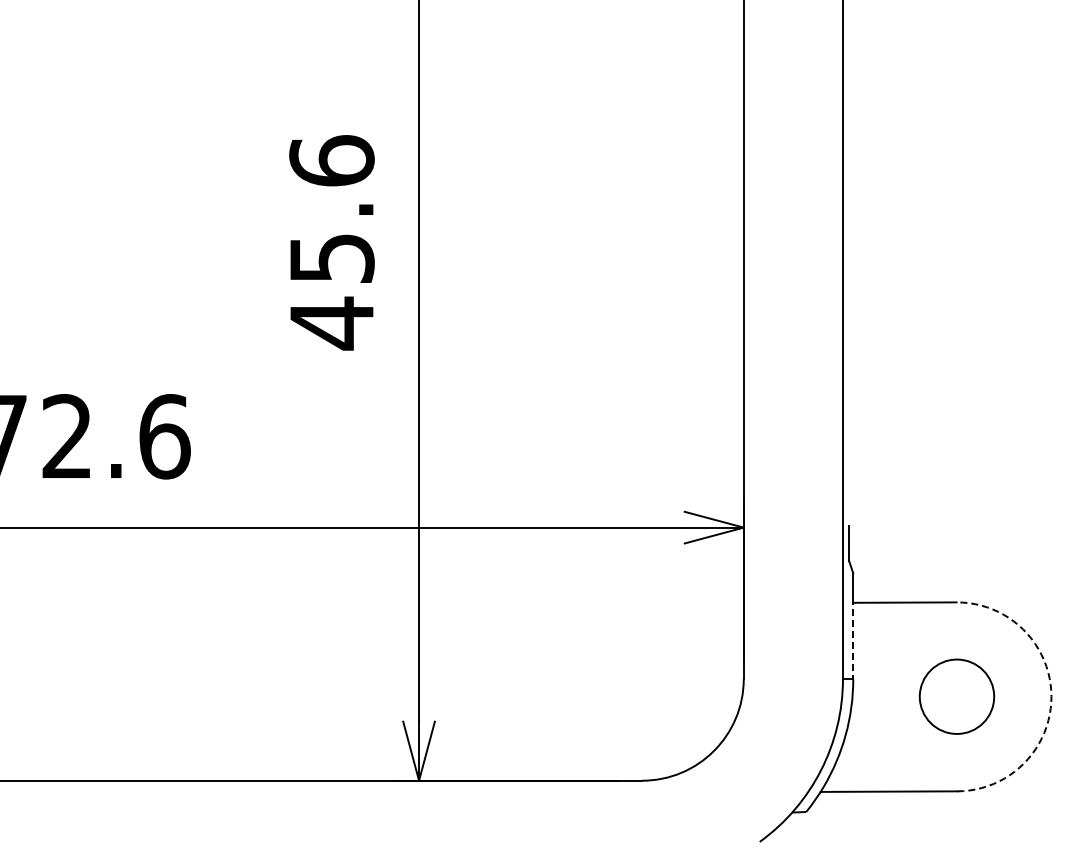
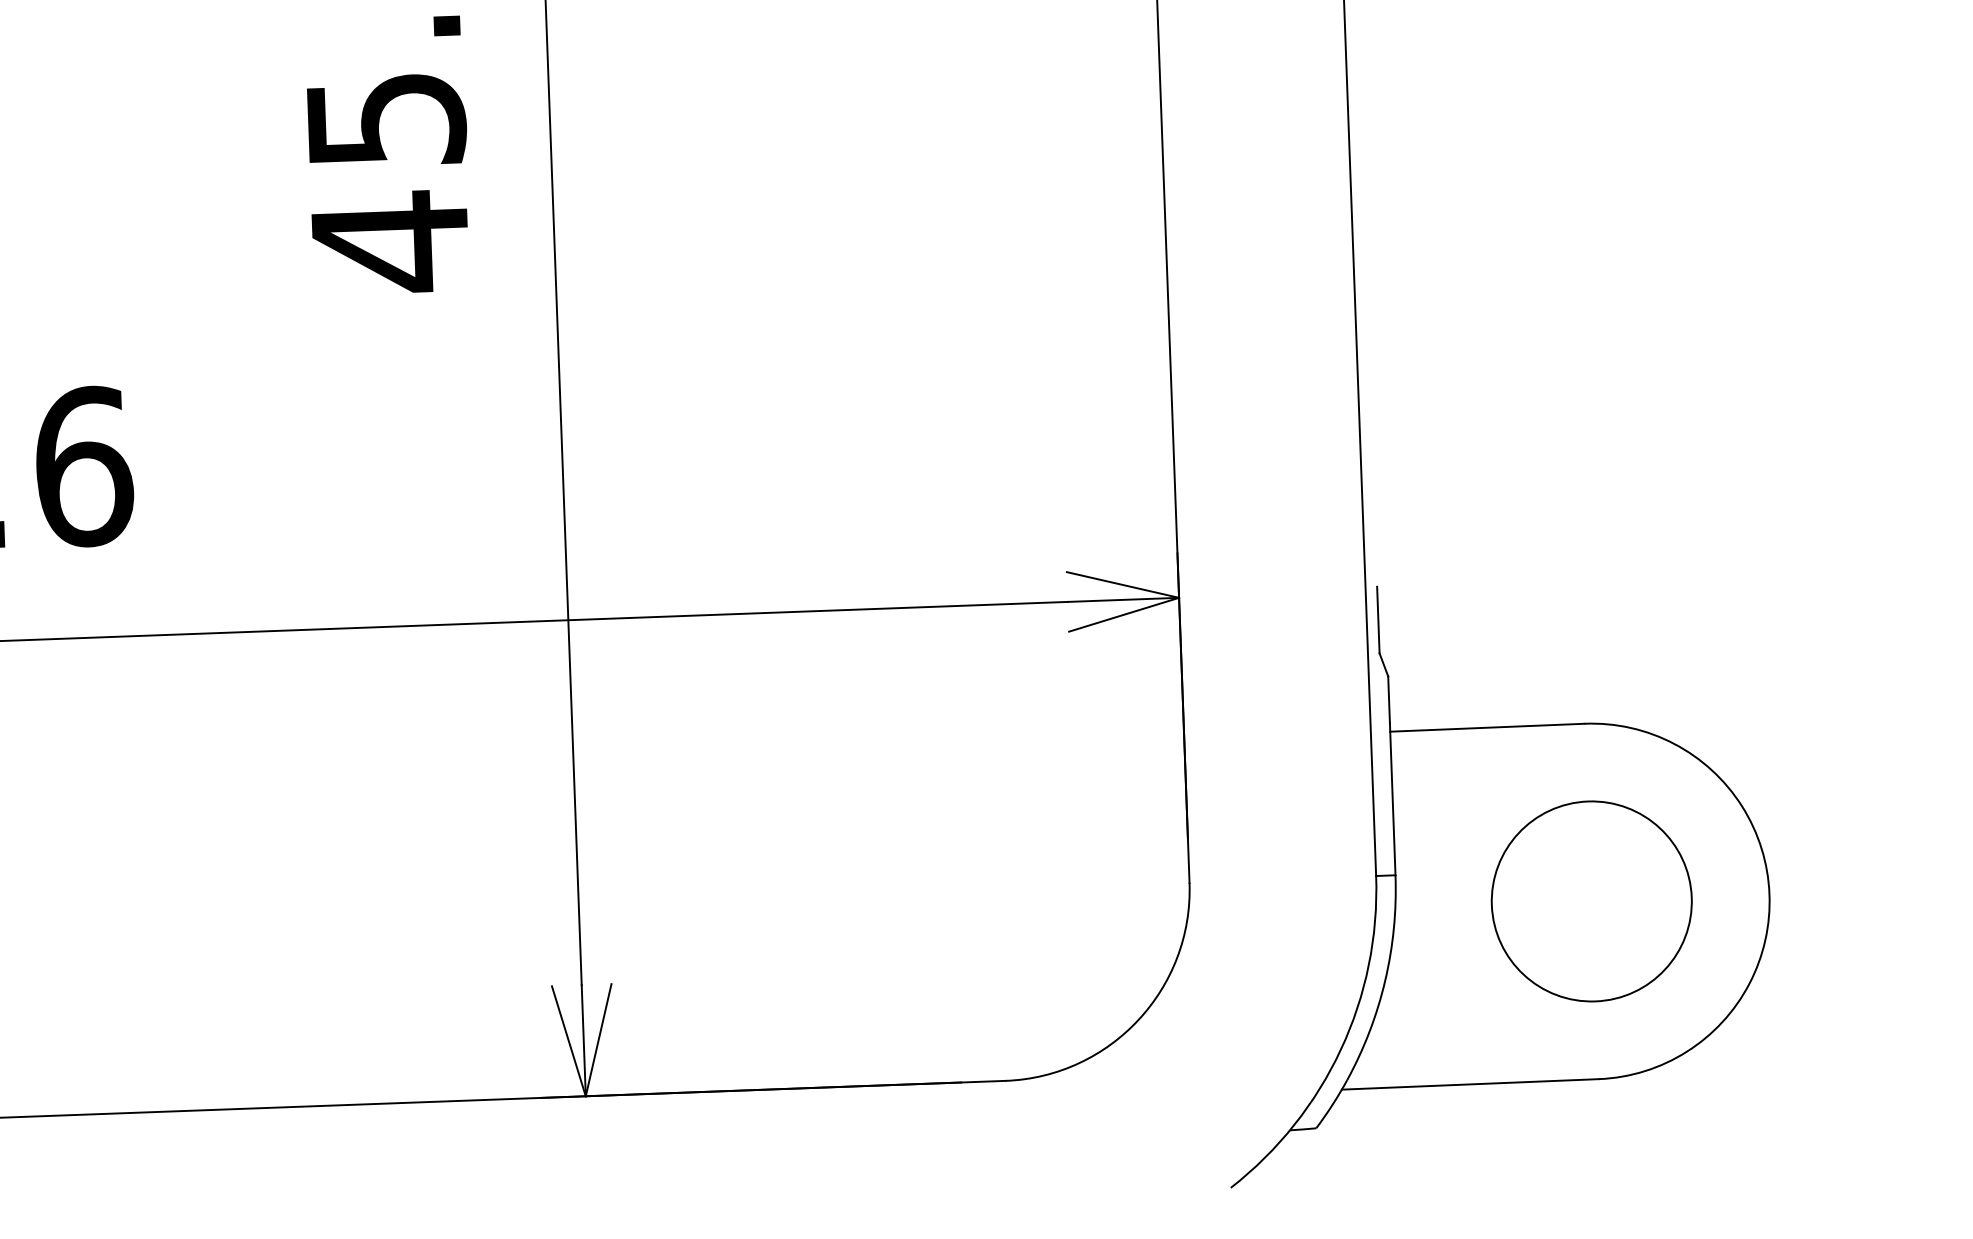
line: (853, 638) -> (1393, 798), dashed -> solid
circle: (956, 696) -> (1590, 900), size x1.43
arc: (1051, 696) -> (1769, 894), dashed -> solid

